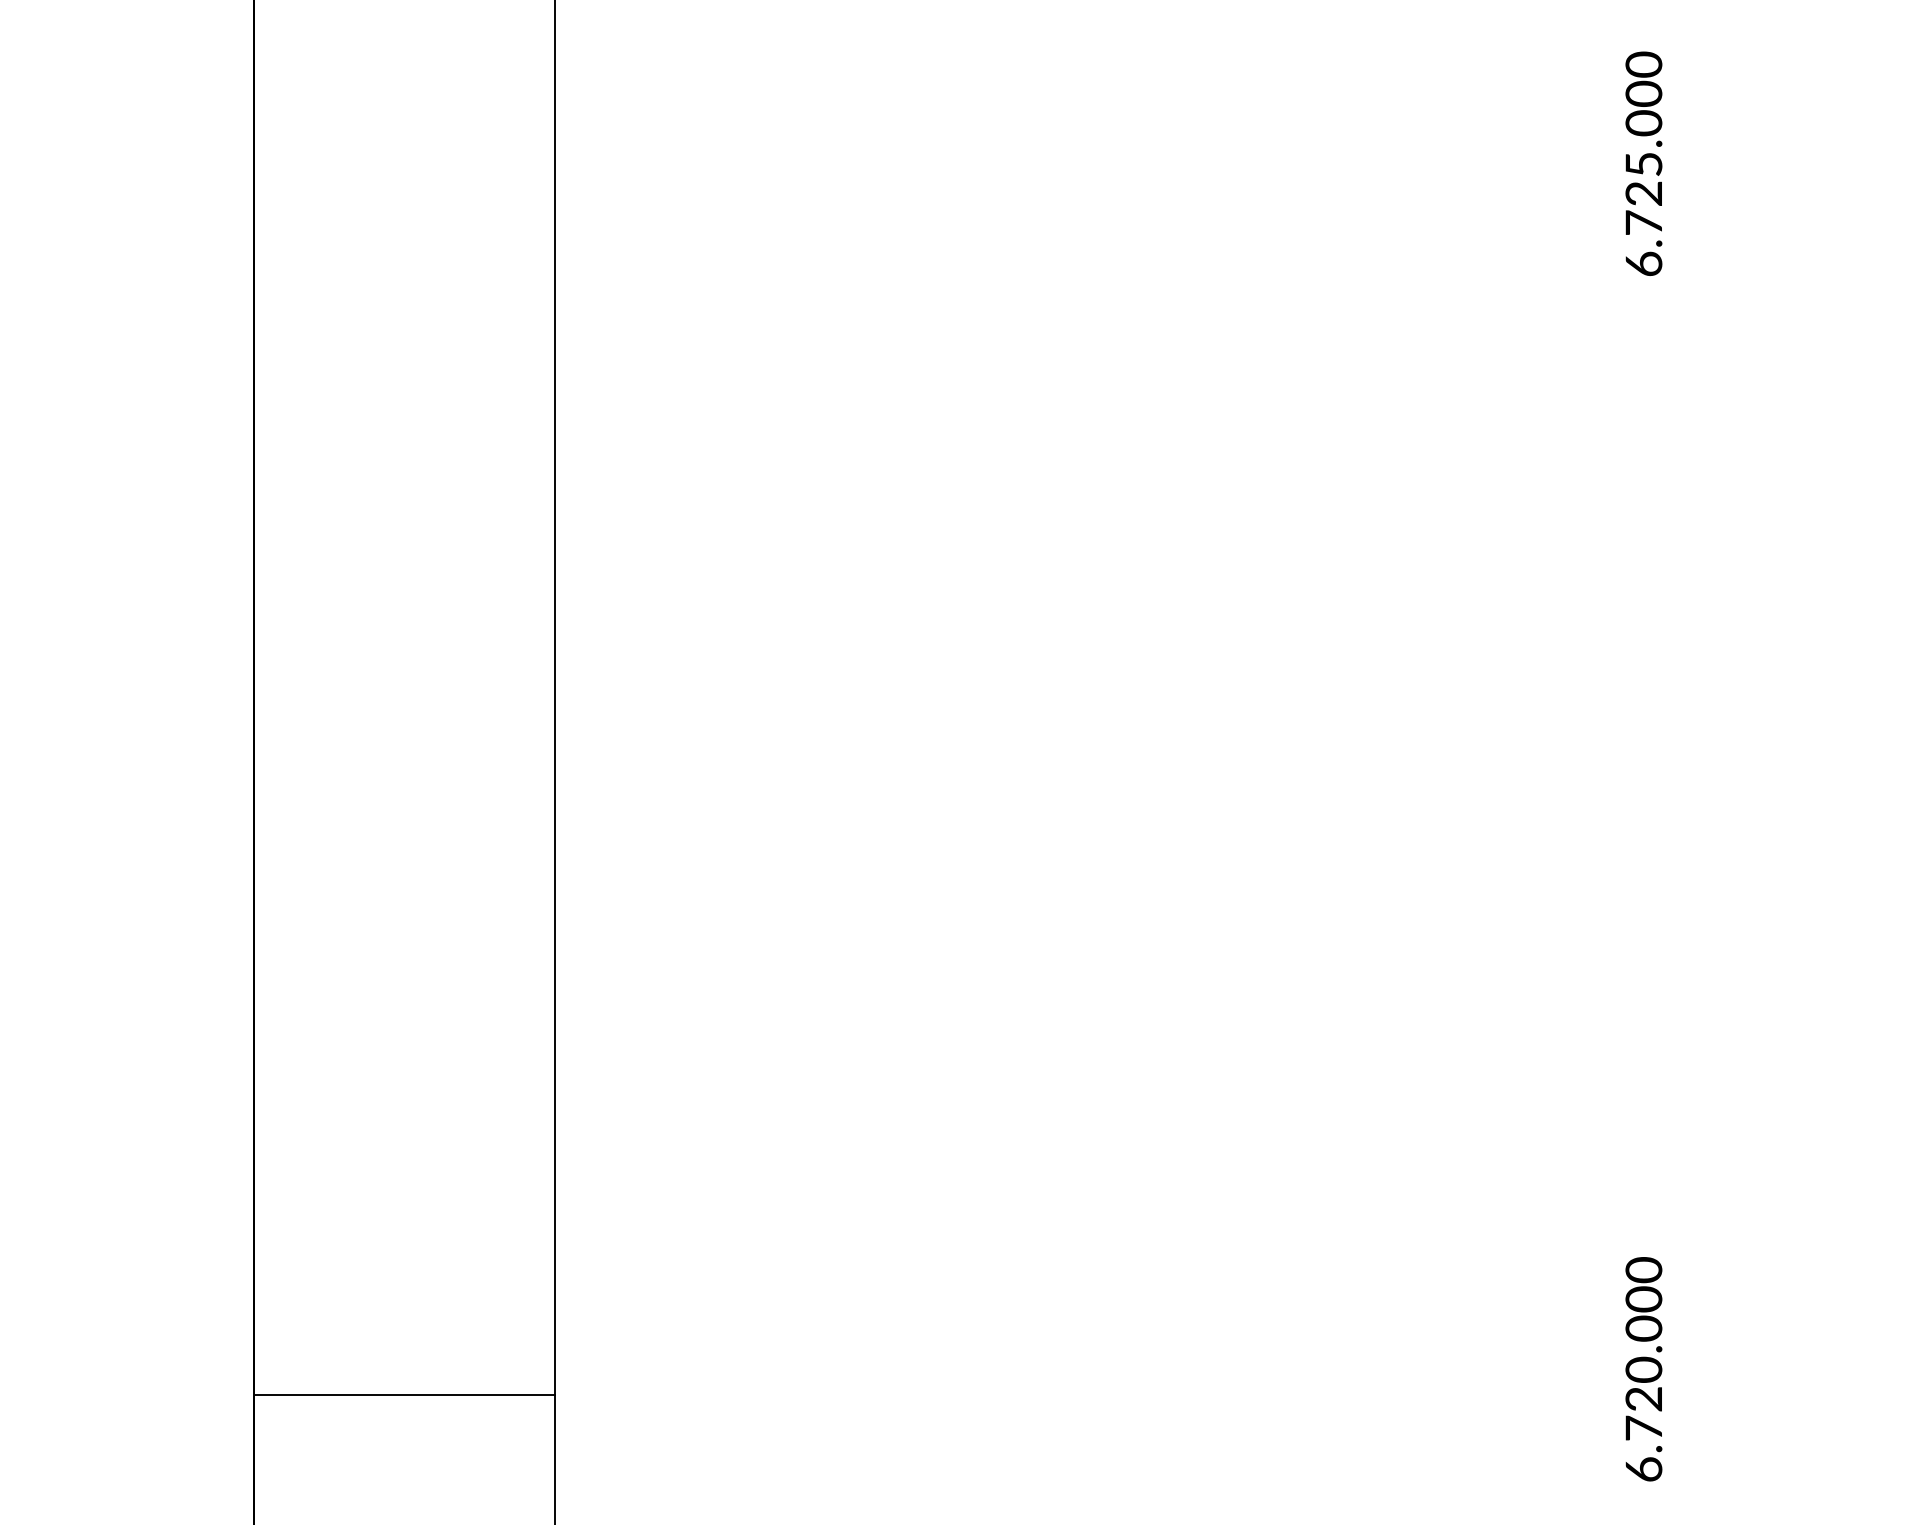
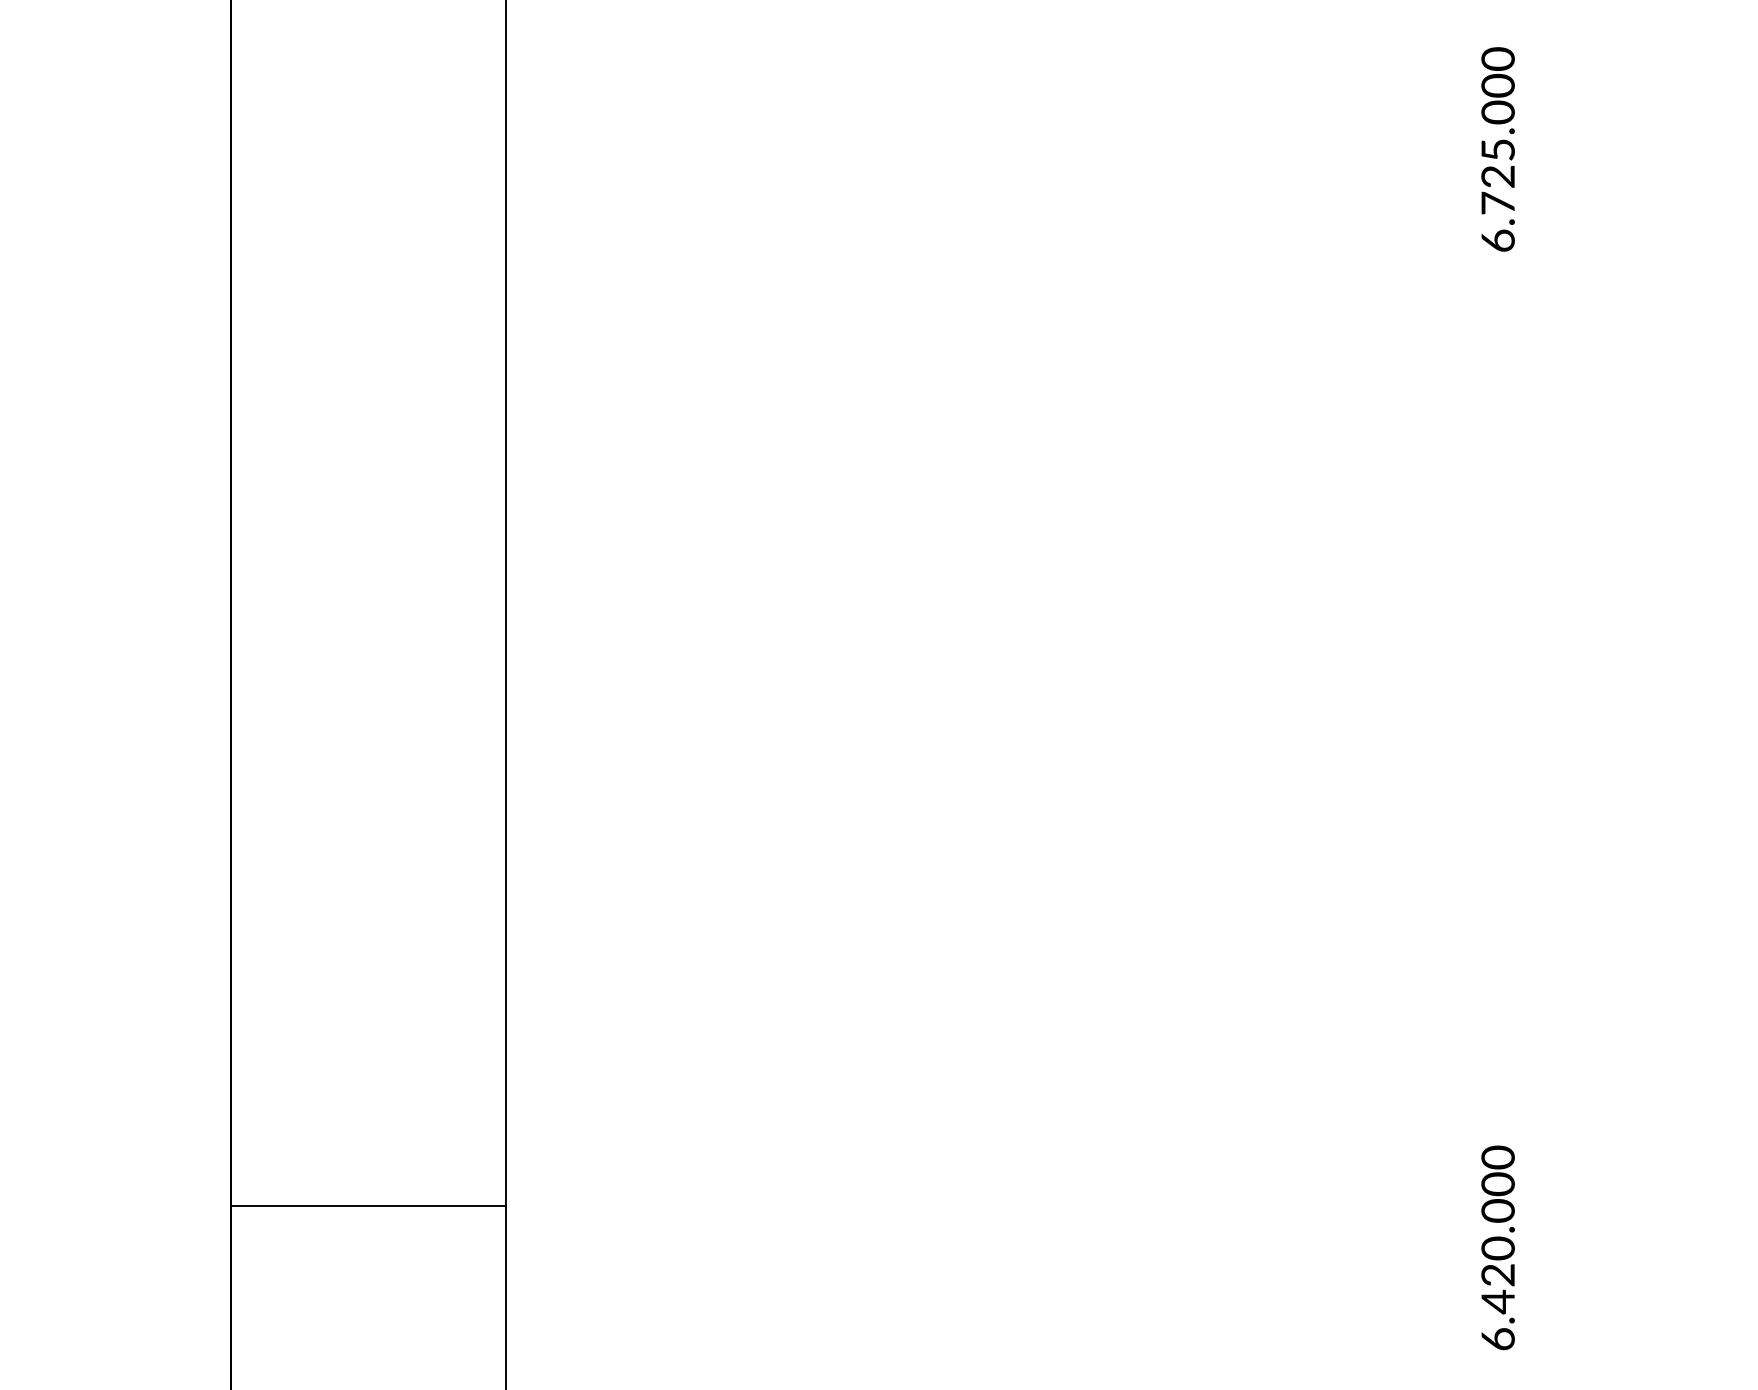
line: (404, 1395) -> (368, 1205), moved
text: (1643, 1428) -> (1497, 1301), 6.720.000 -> 6.420.000

